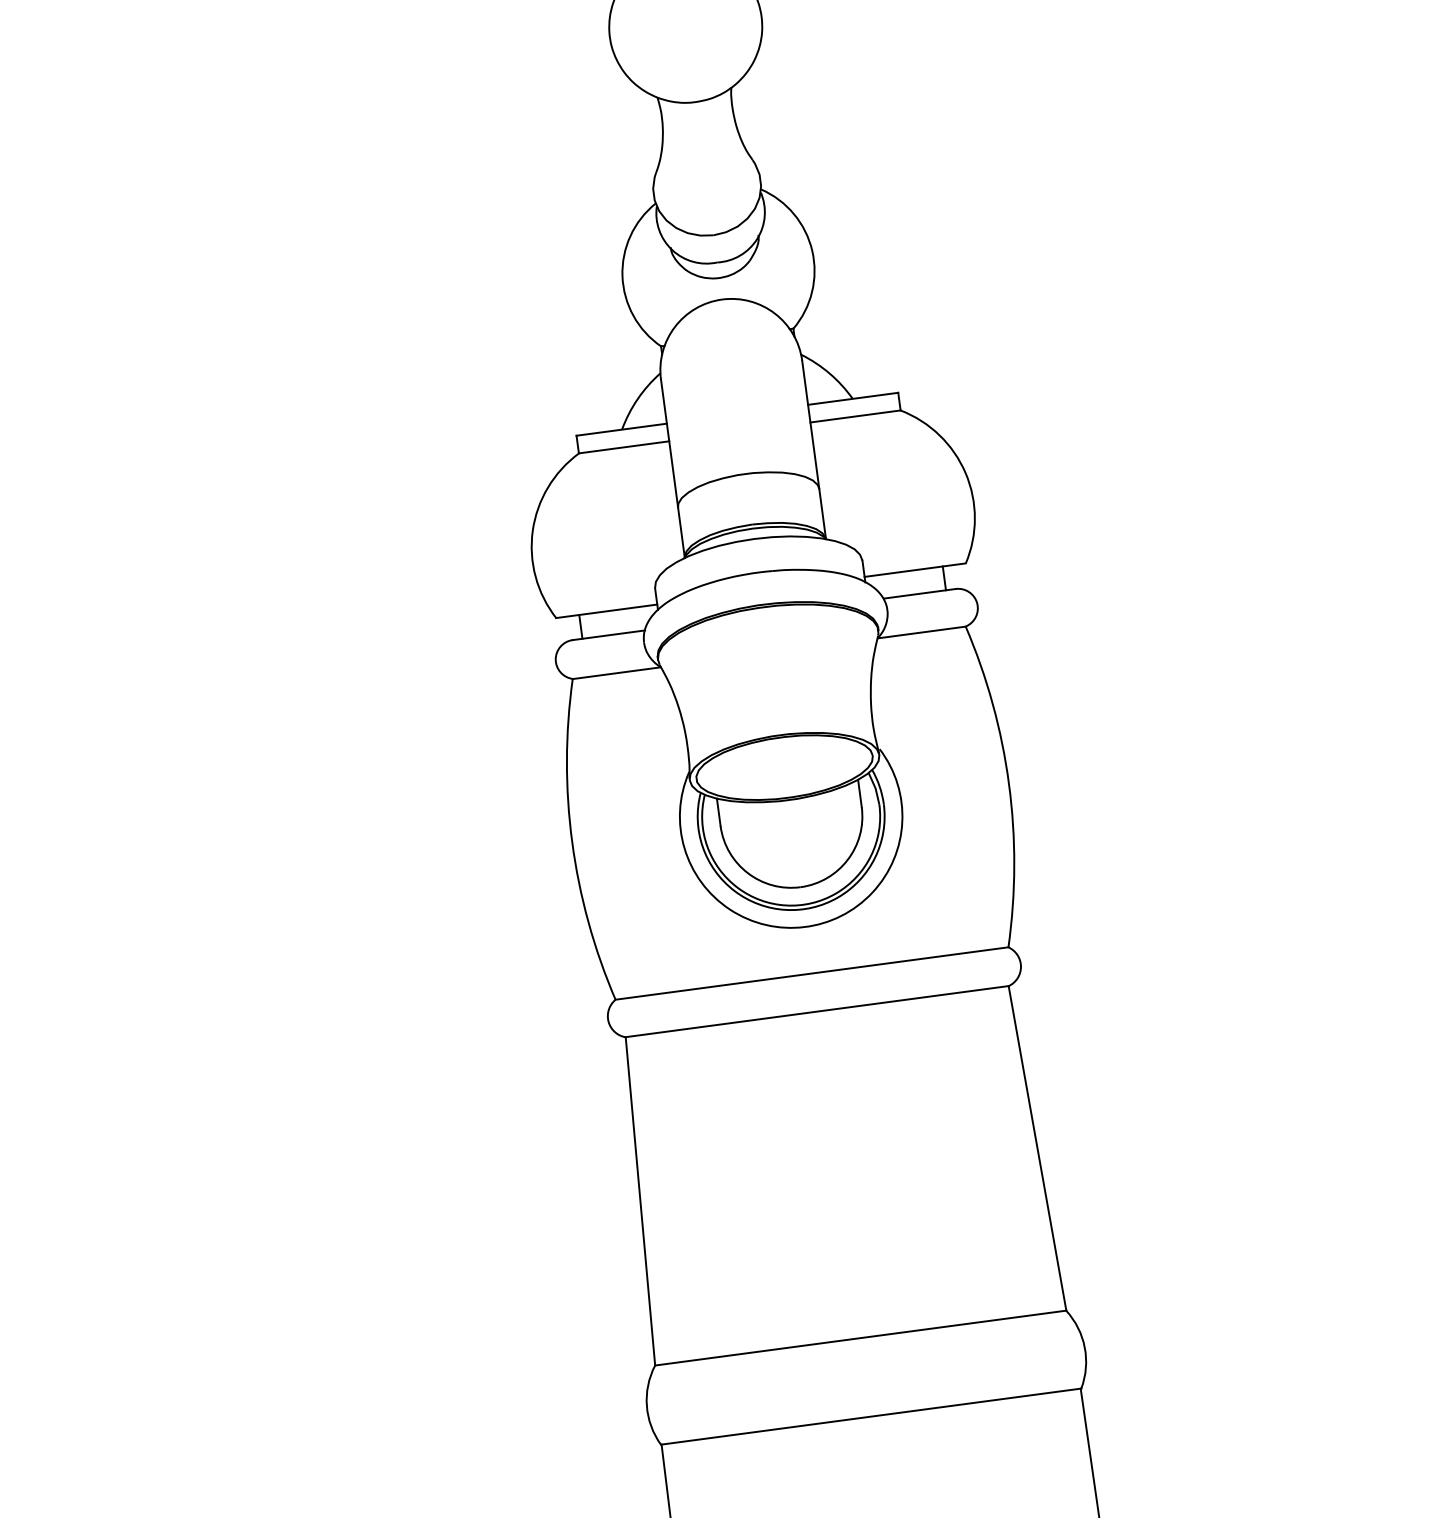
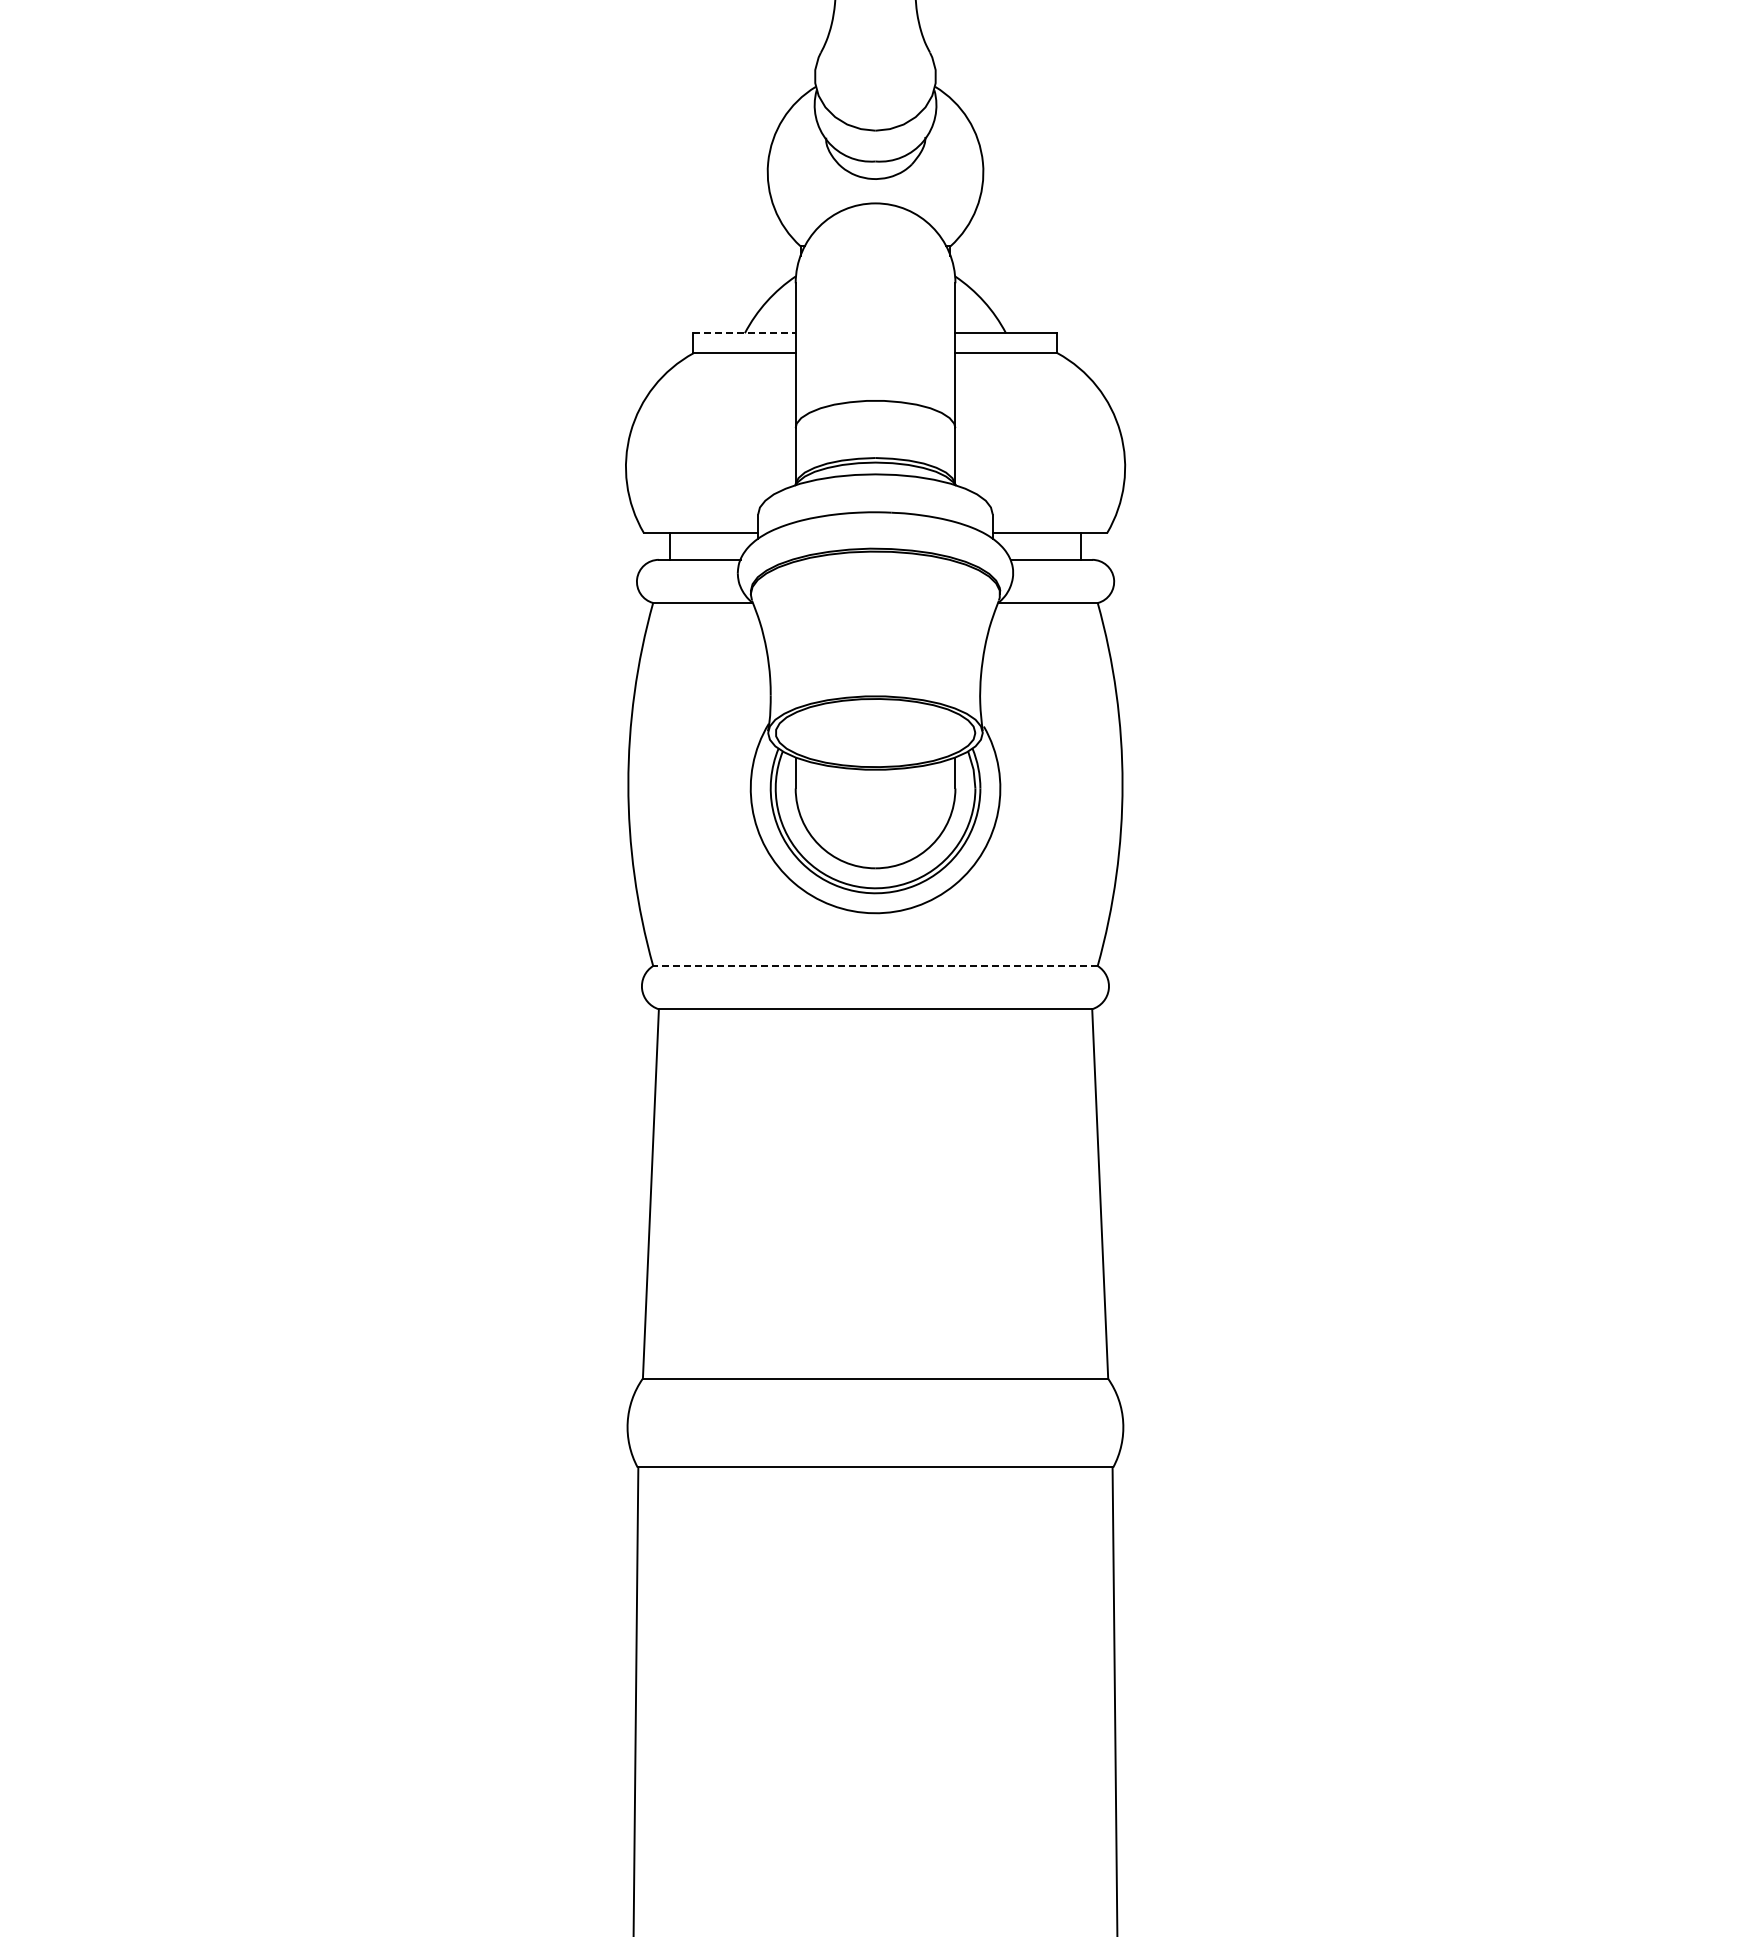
line: (622, 429) -> (745, 333), solid -> dashed
line: (811, 973) -> (874, 965), solid -> dashed

